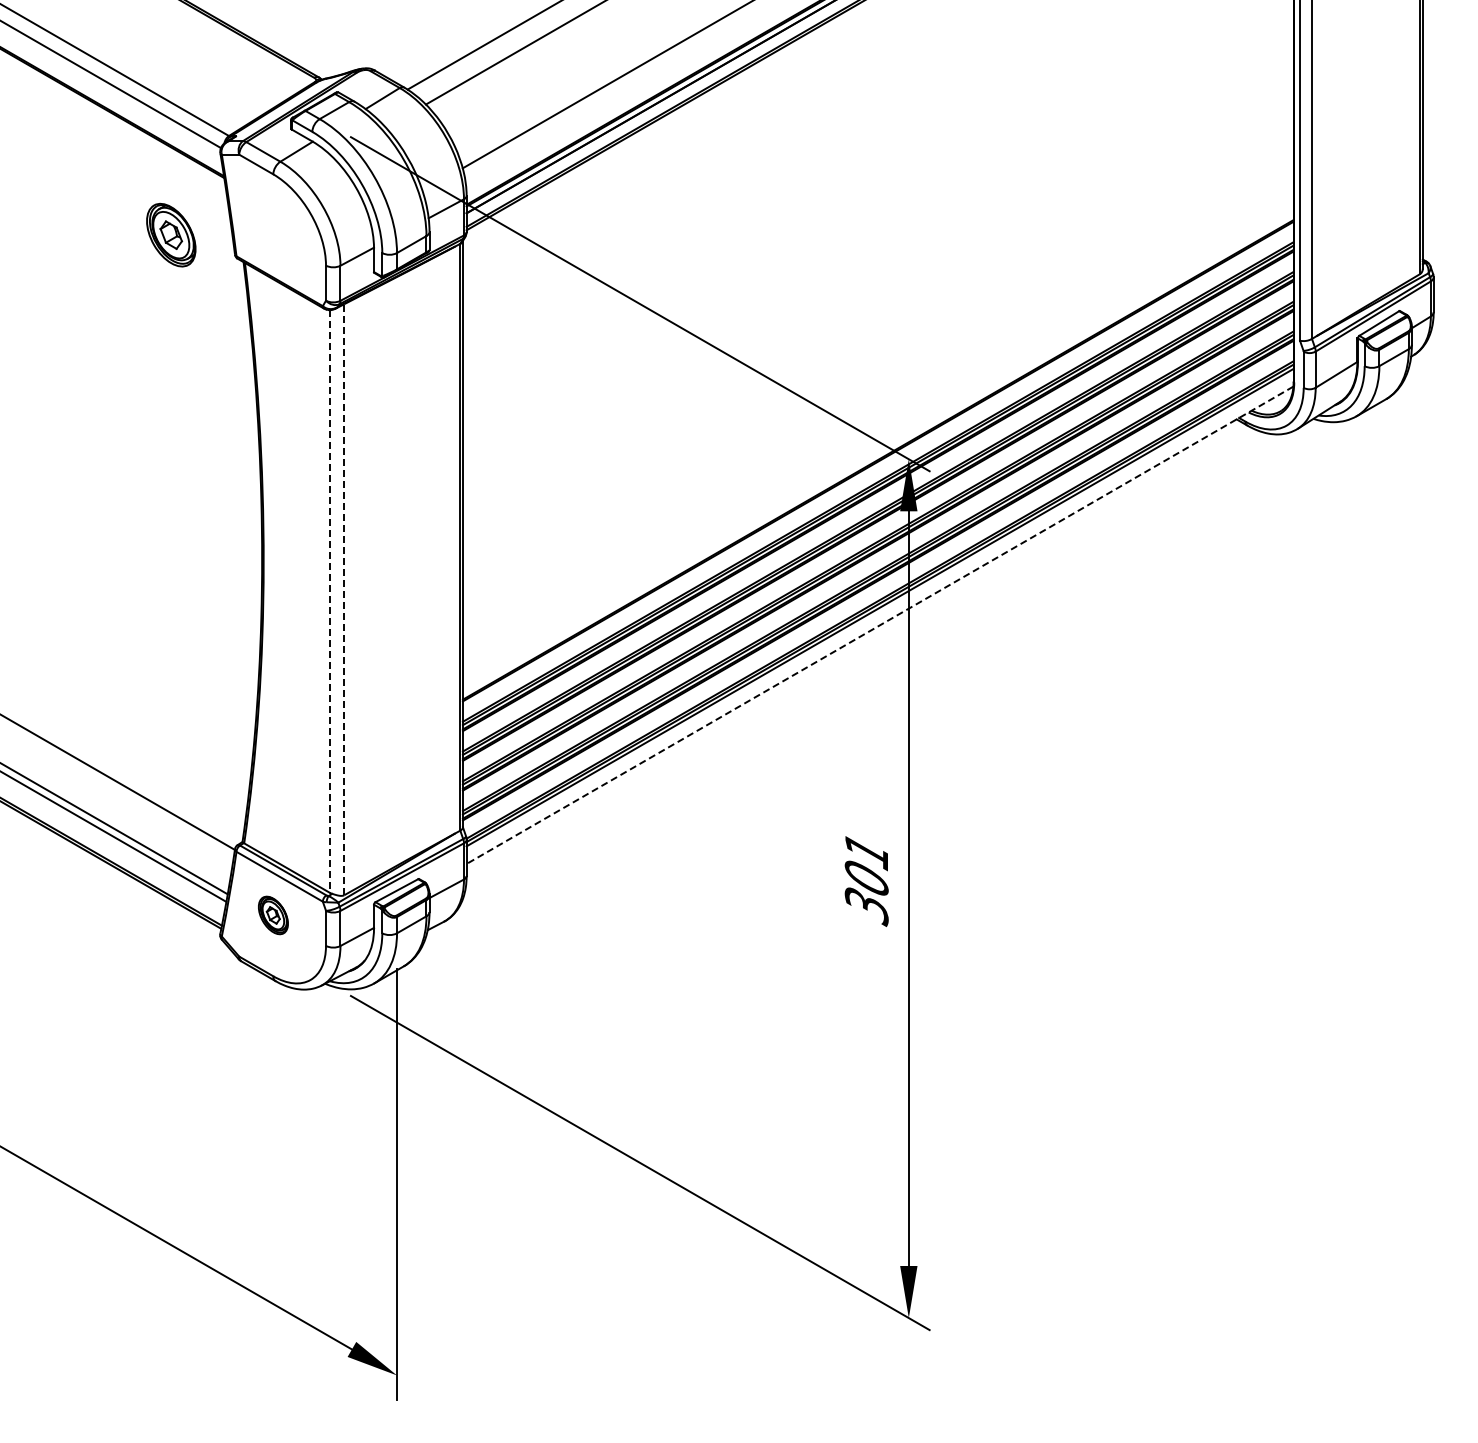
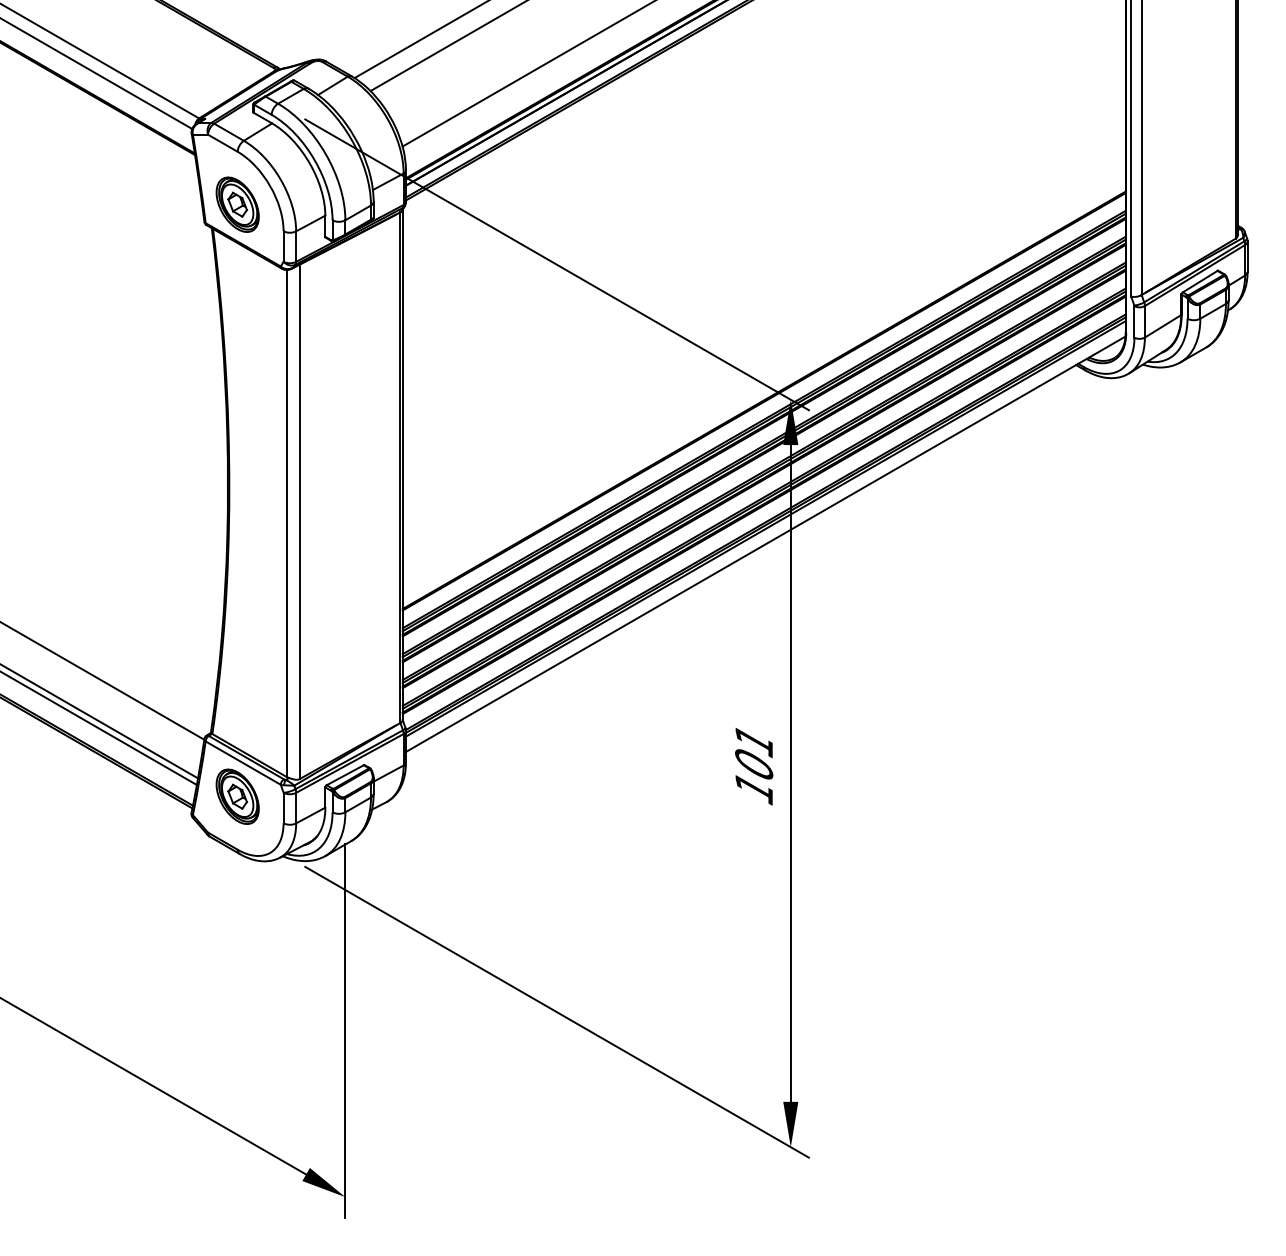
part: (171, 234) -> (237, 204), moved
line: (344, 599) -> (299, 521), dashed -> solid
line: (329, 602) -> (286, 524), dashed -> solid
line: (879, 625) -> (765, 544), dashed -> solid
text: (866, 907) -> (753, 789), 301 -> 101
part: (273, 915) -> (237, 796), size x1.67

